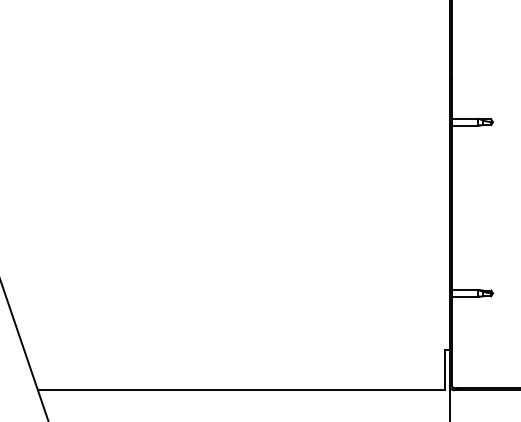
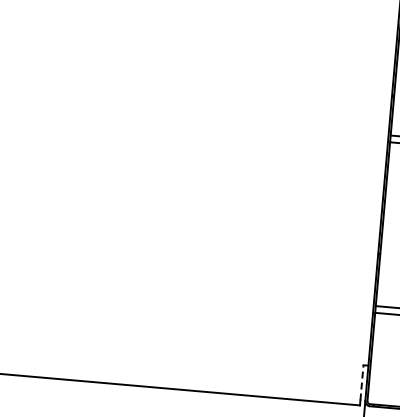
line: (444, 367) -> (361, 382), solid -> dashed

